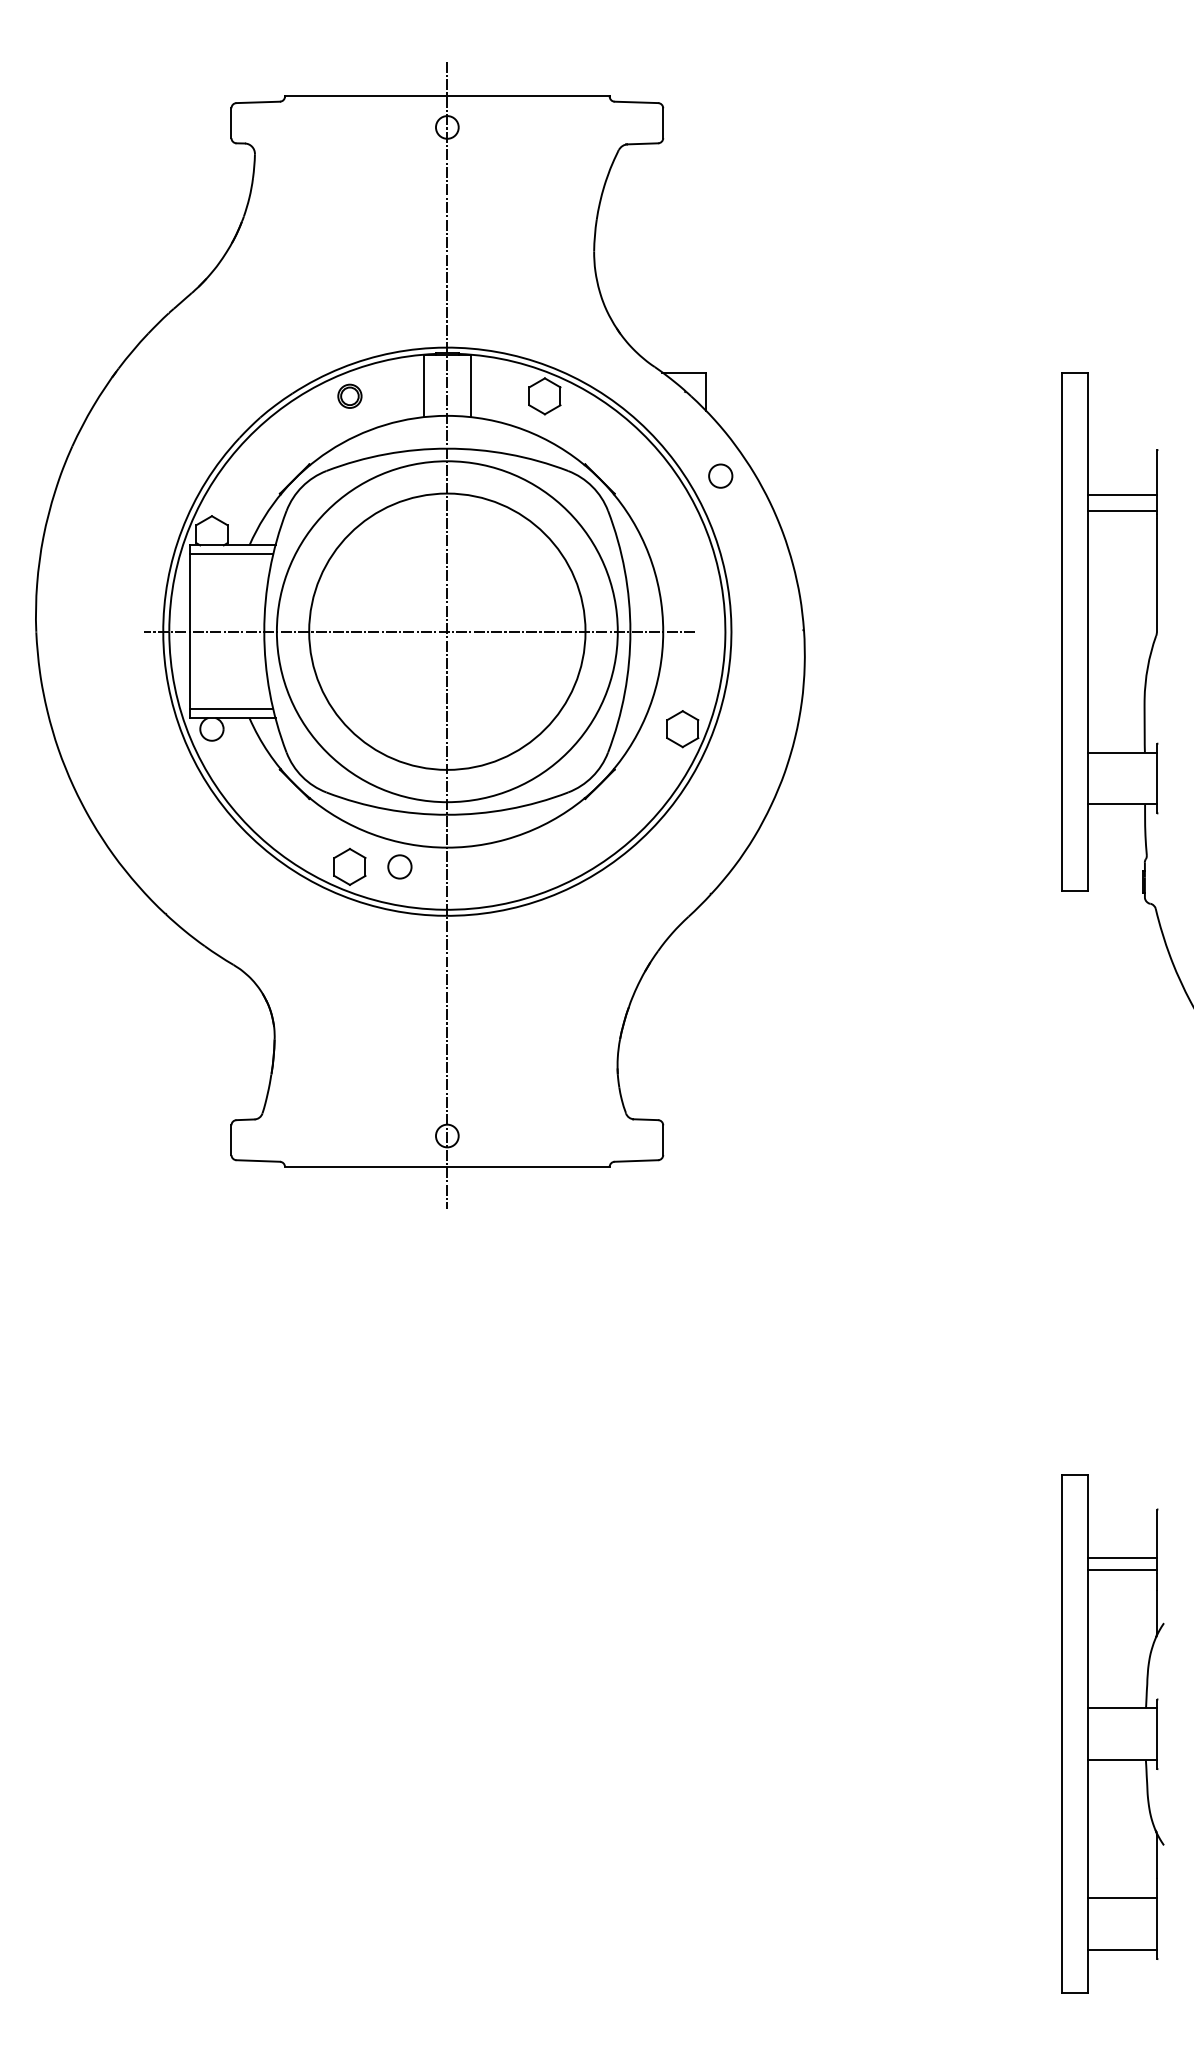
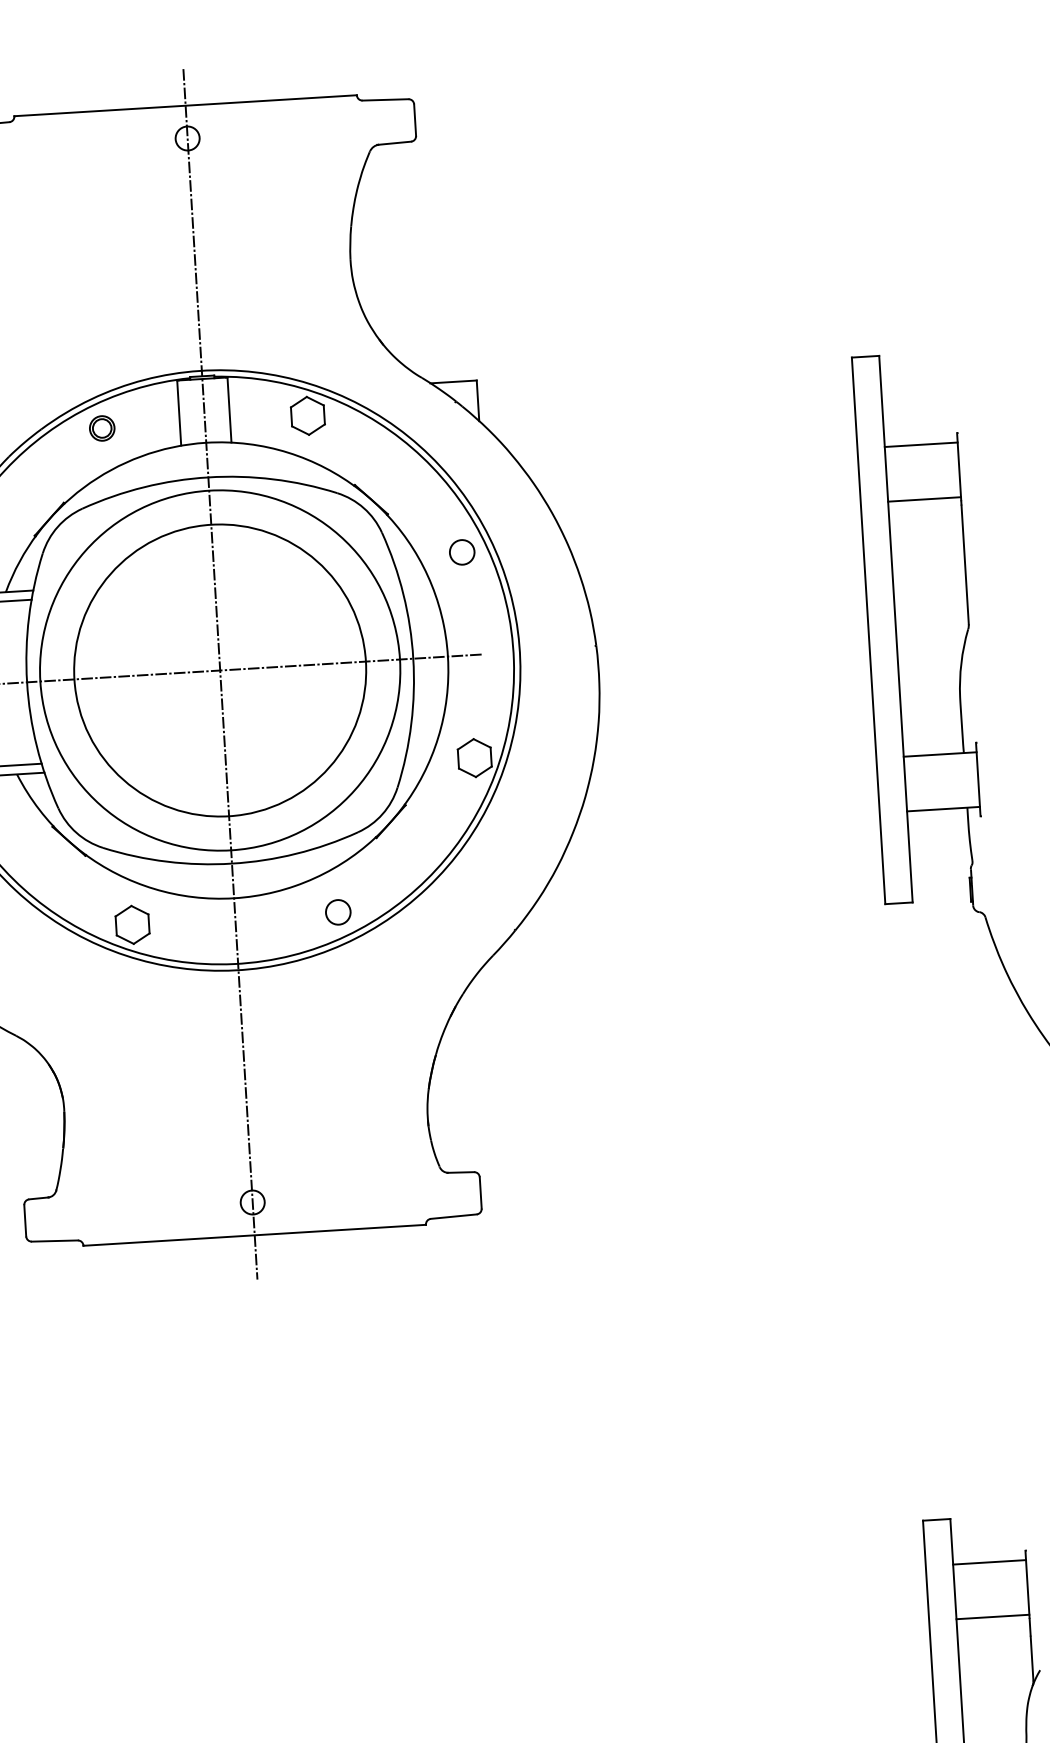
circle: (720, 475) -> (461, 551), moved
line: (1121, 495) -> (920, 445), moved
circle: (399, 866) -> (337, 911), moved
line: (1121, 1558) -> (988, 1562), moved

